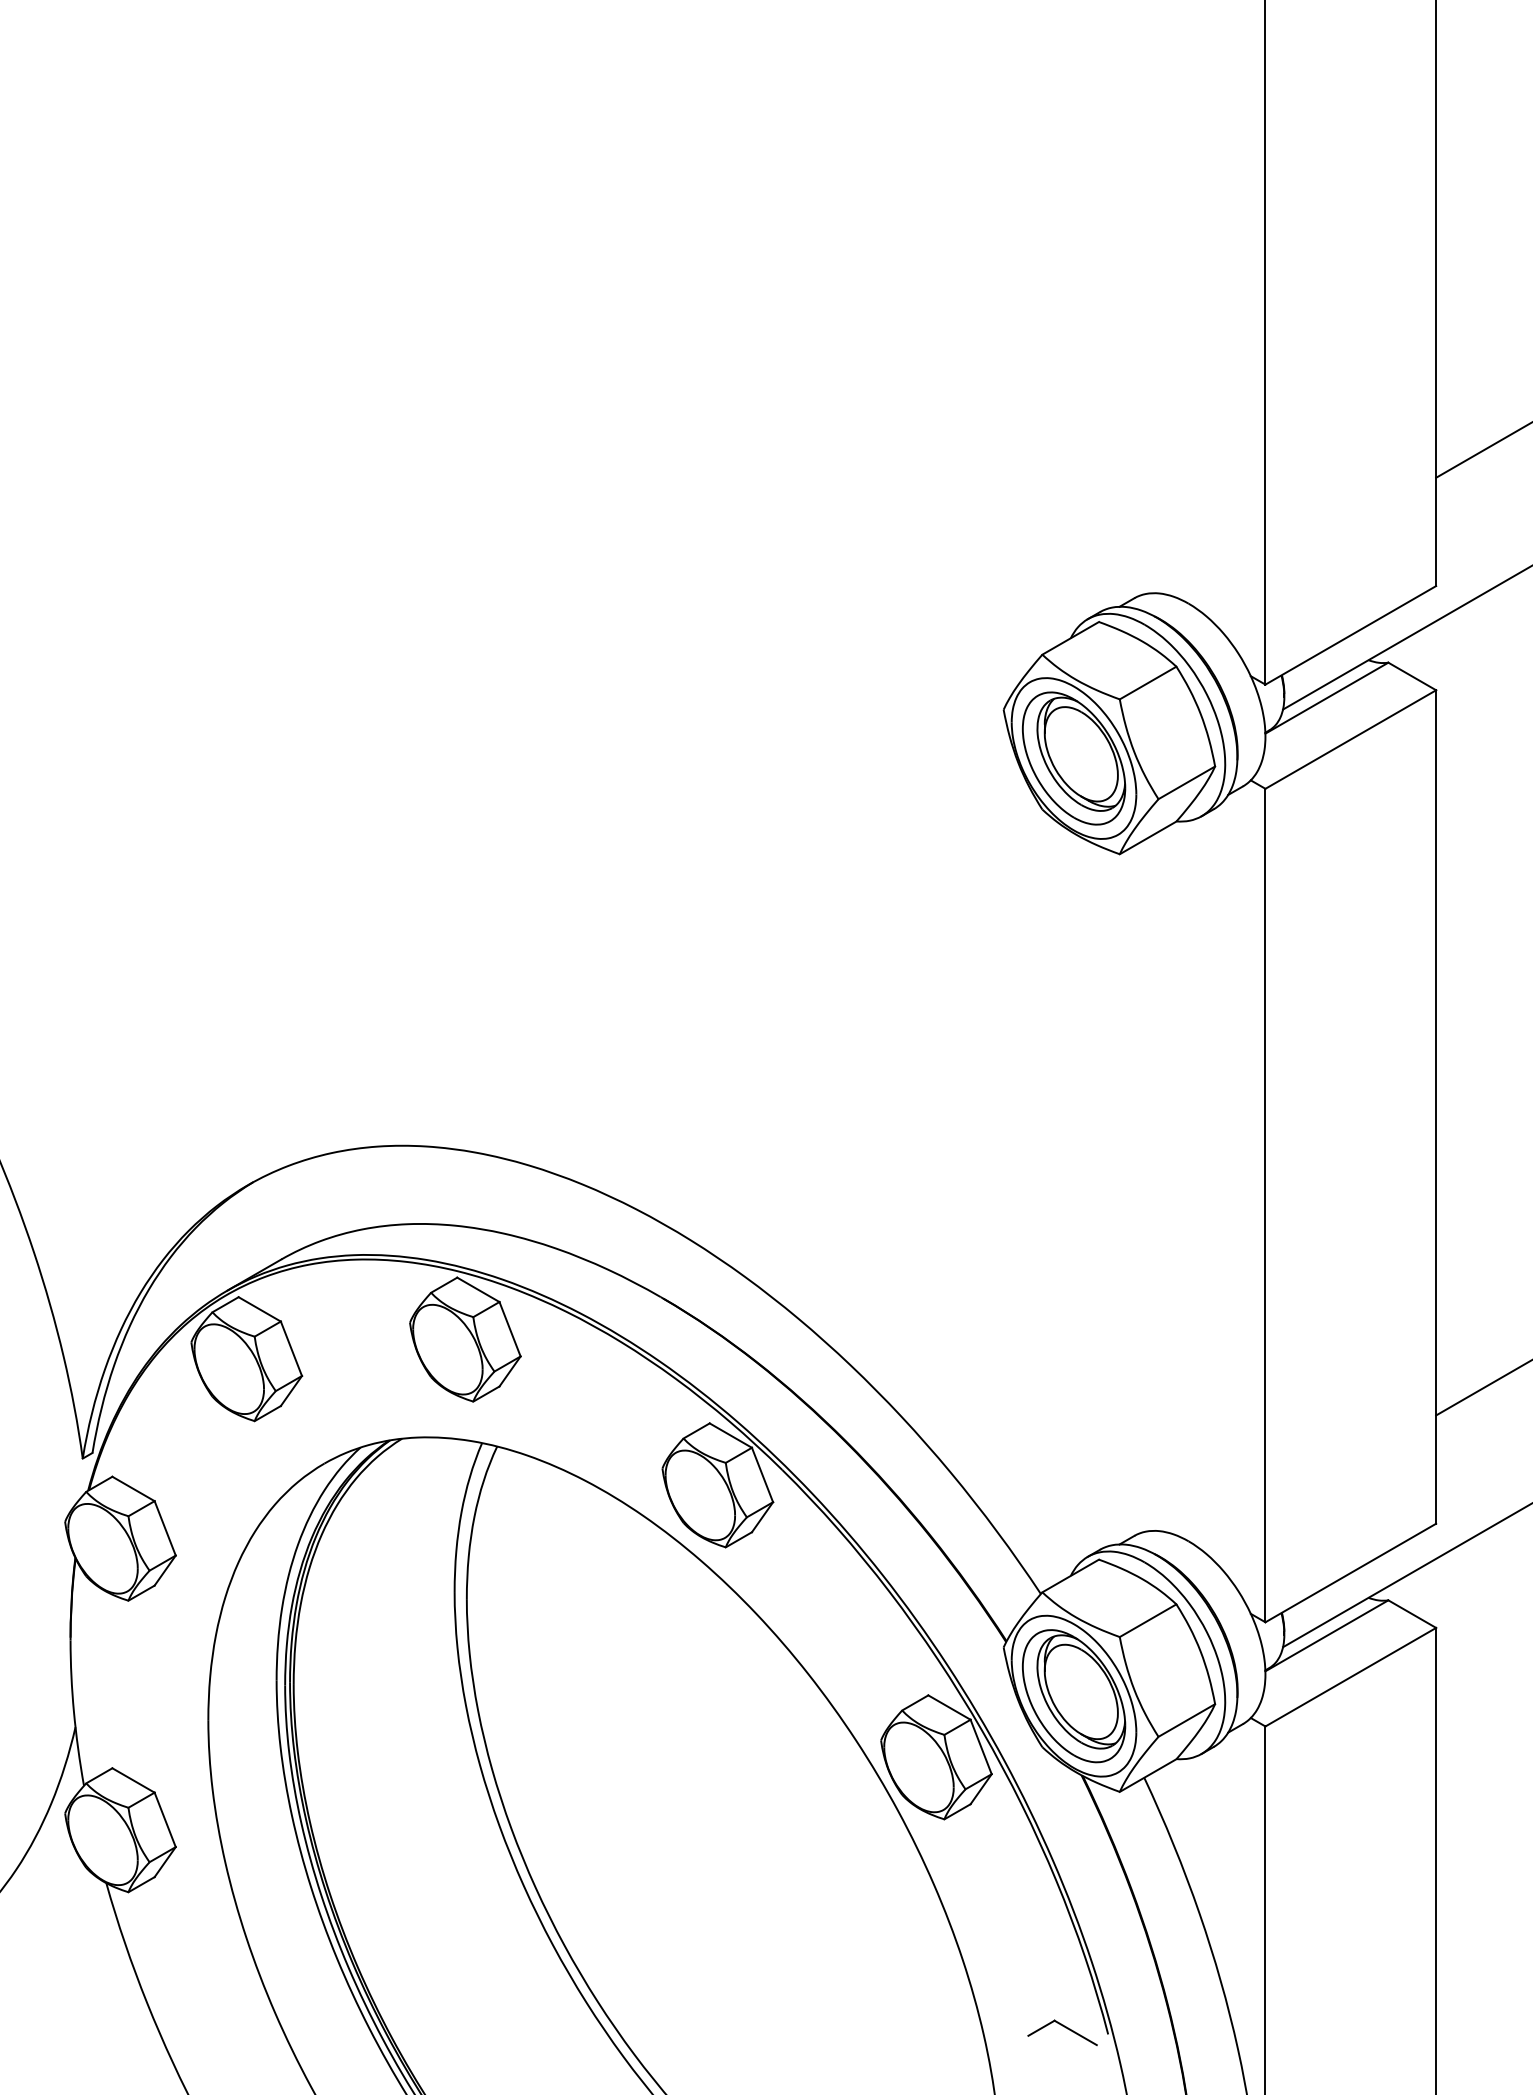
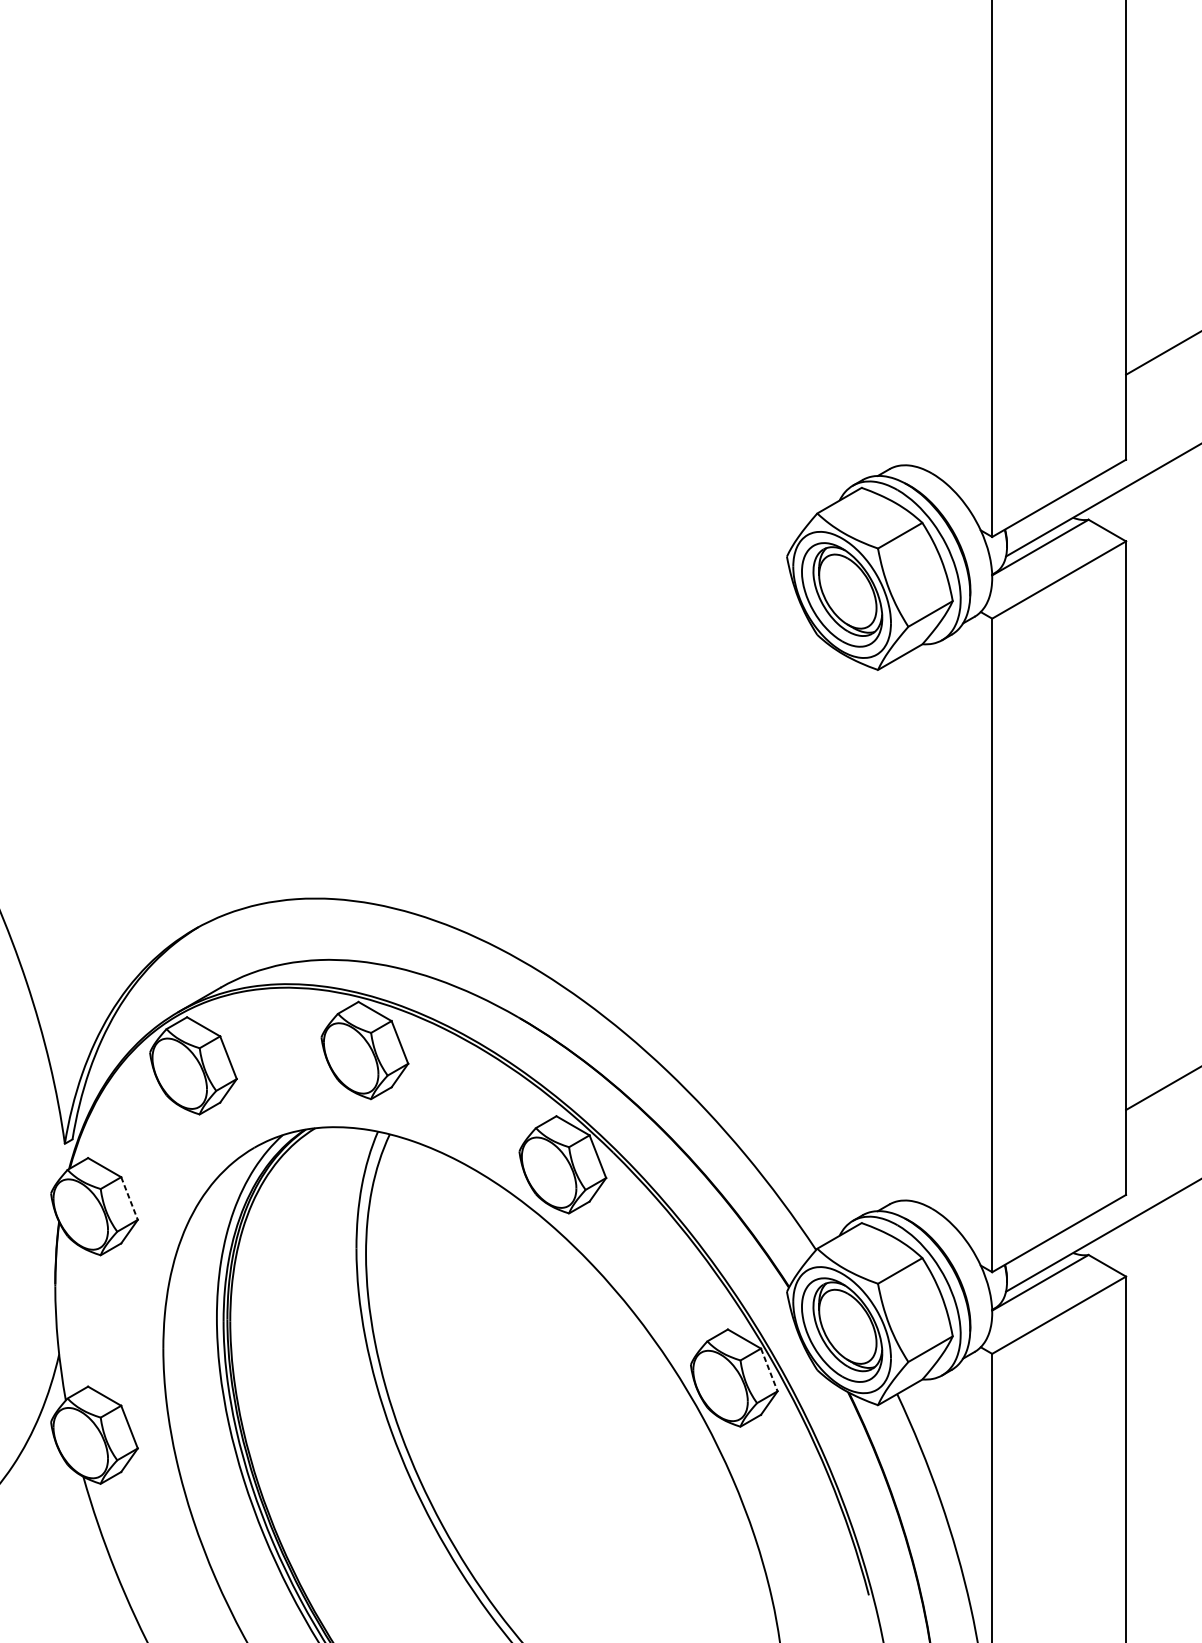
line: (165, 1528) -> (129, 1198), solid -> dashed
line: (981, 1747) -> (769, 1370), solid -> dashed
part: (1062, 2032) -> (833, 1593), removed

